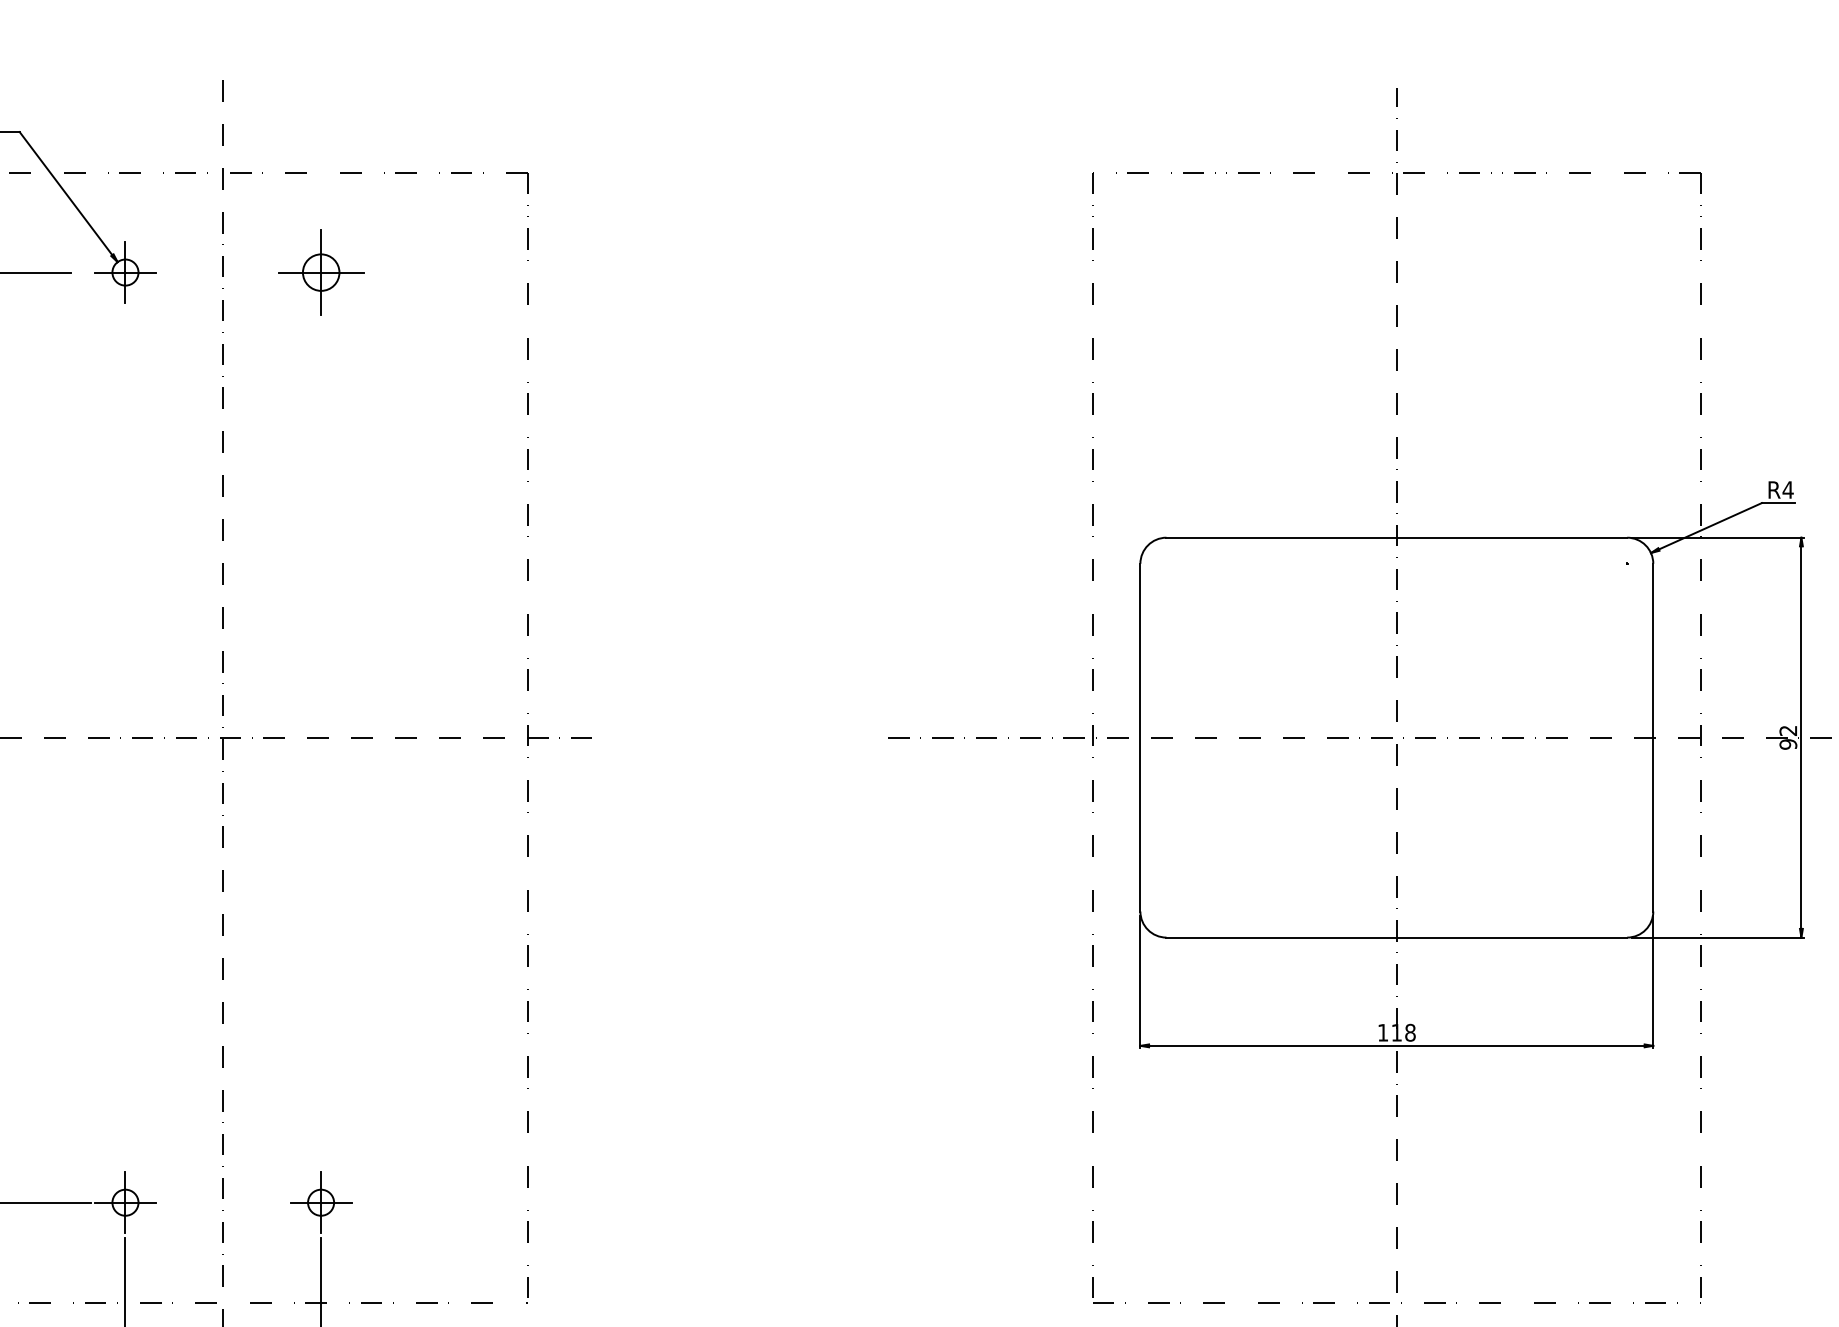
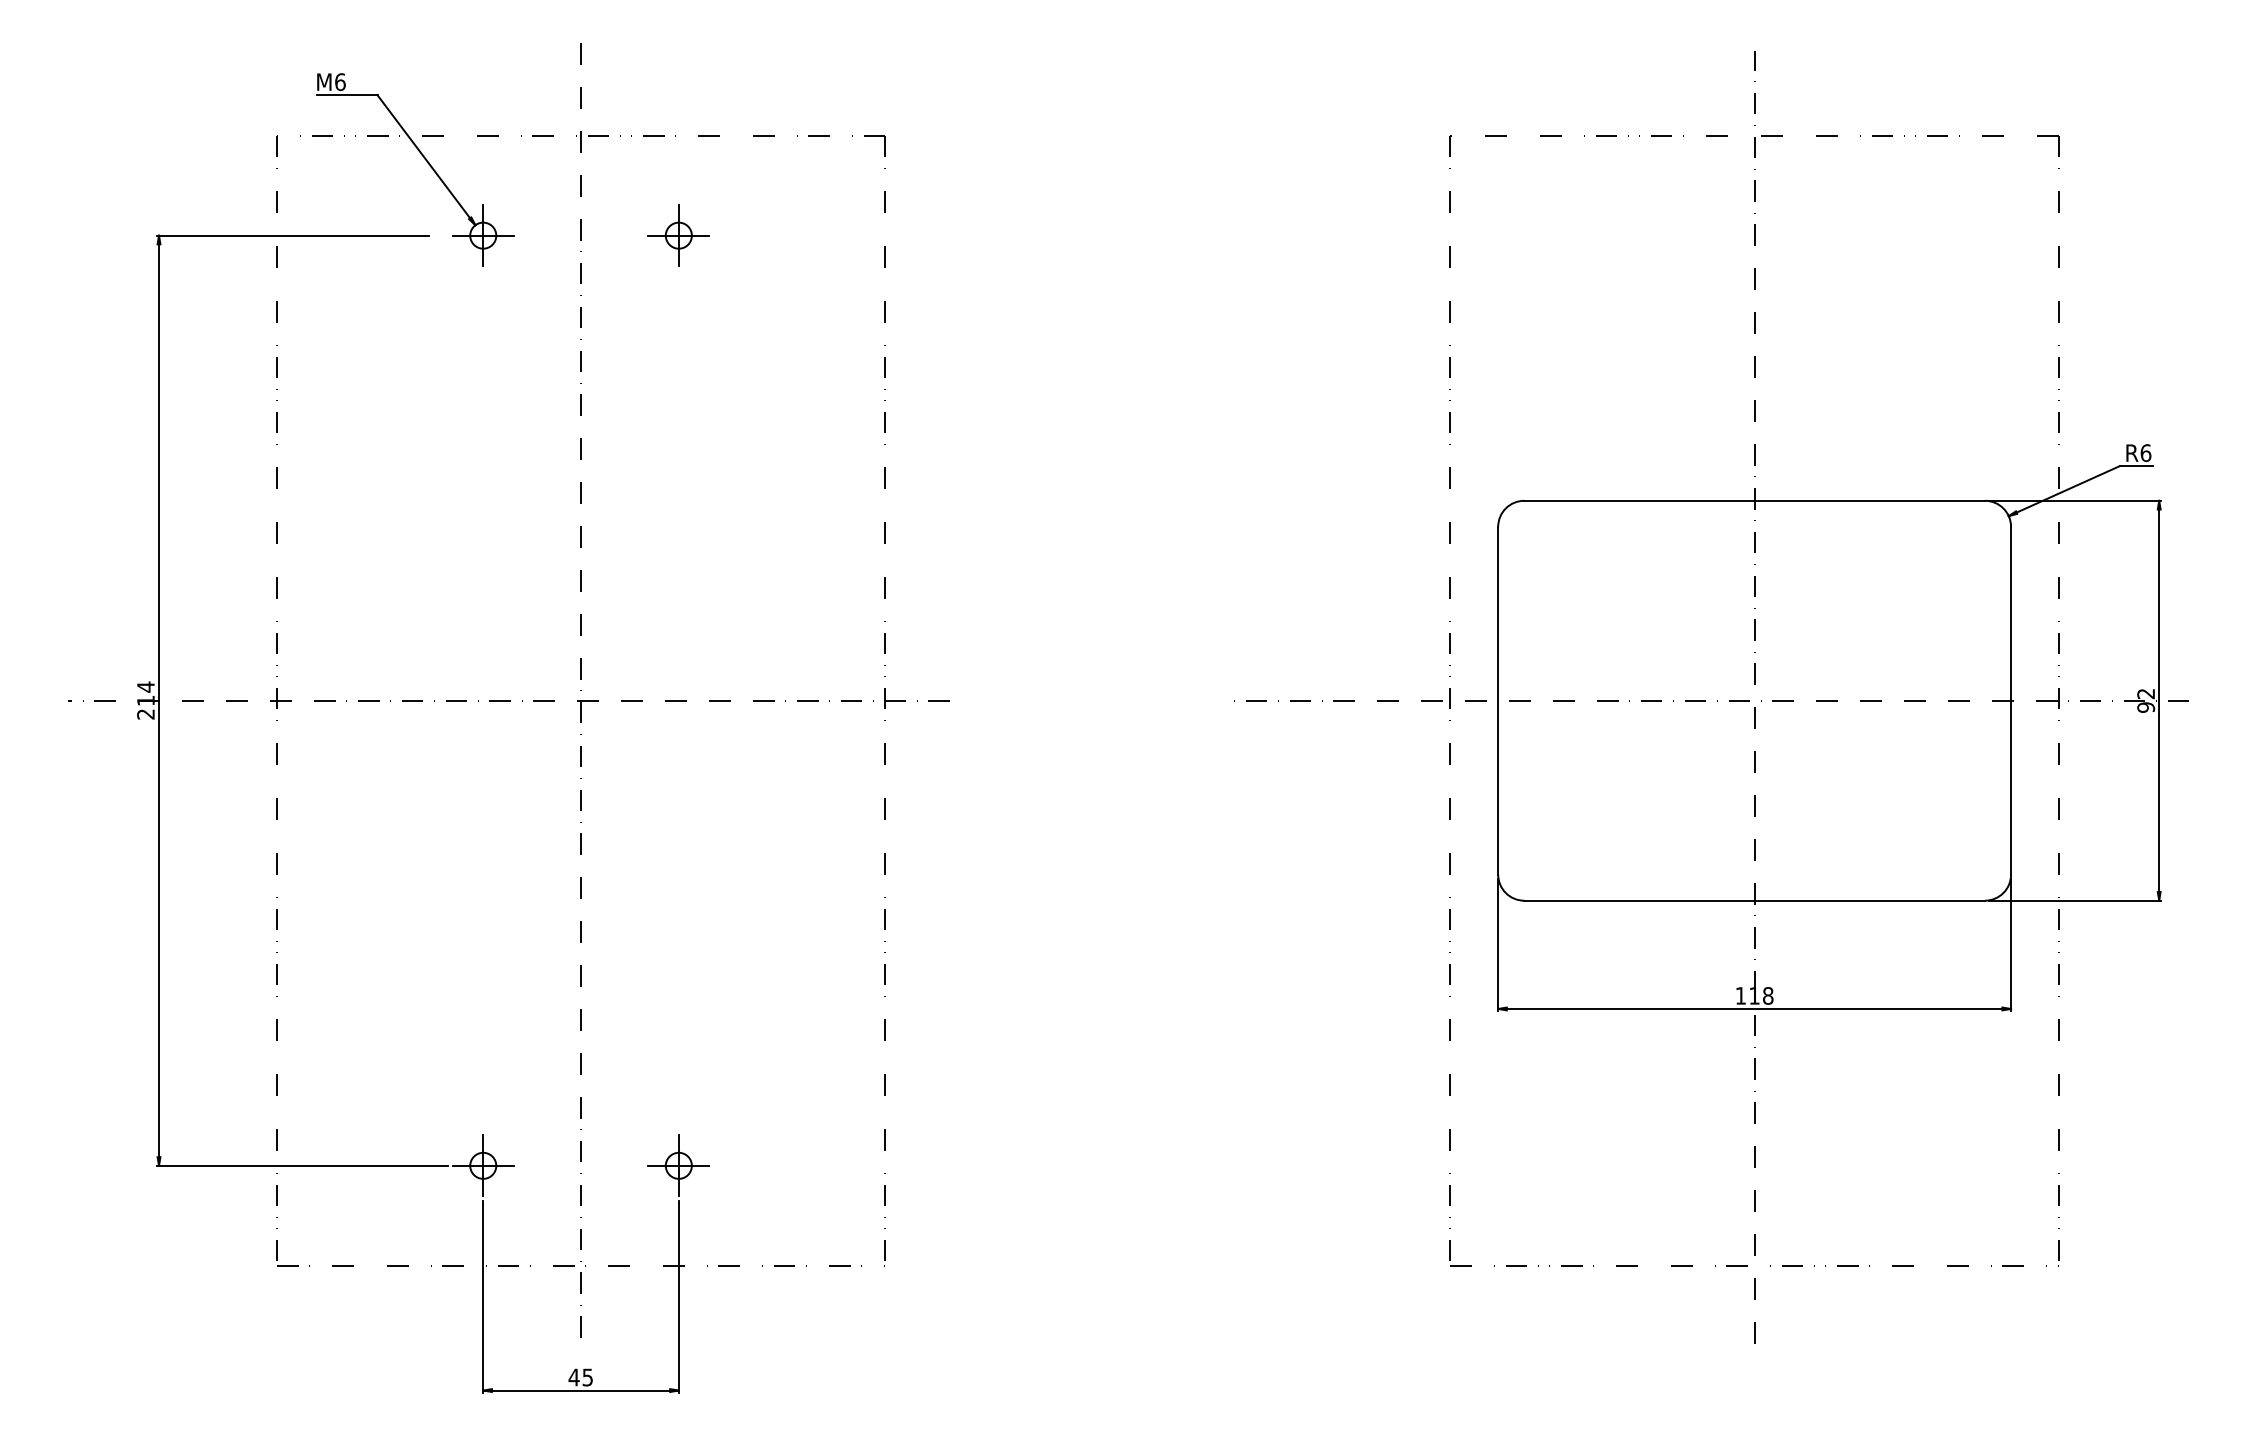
part: (320, 272) -> (678, 235), size x0.71
text: (1787, 490) -> (2145, 453), R4 -> R6

